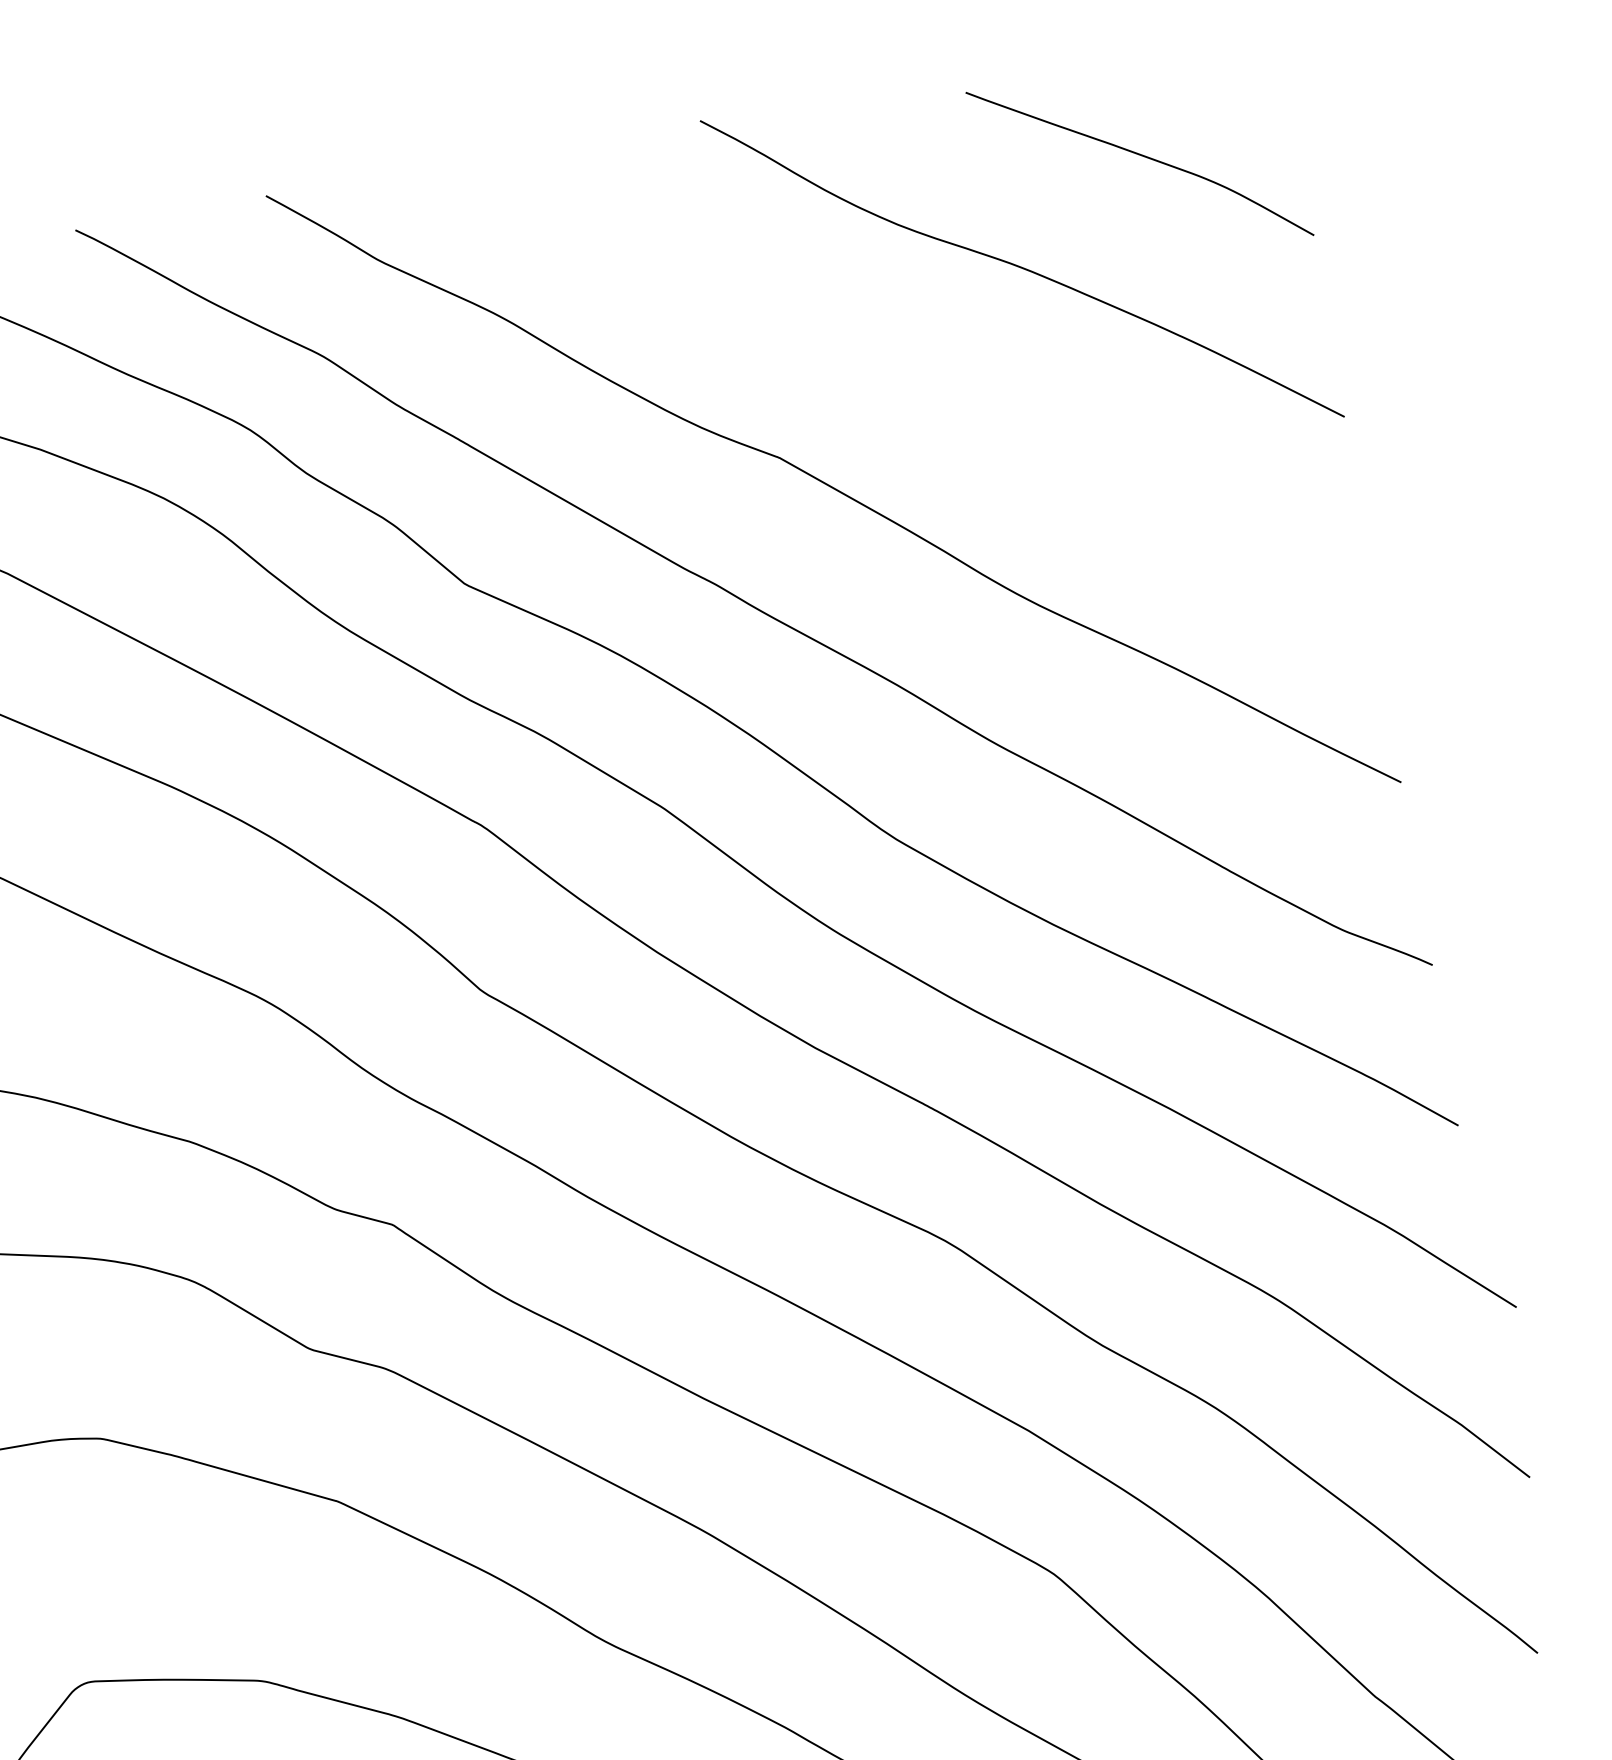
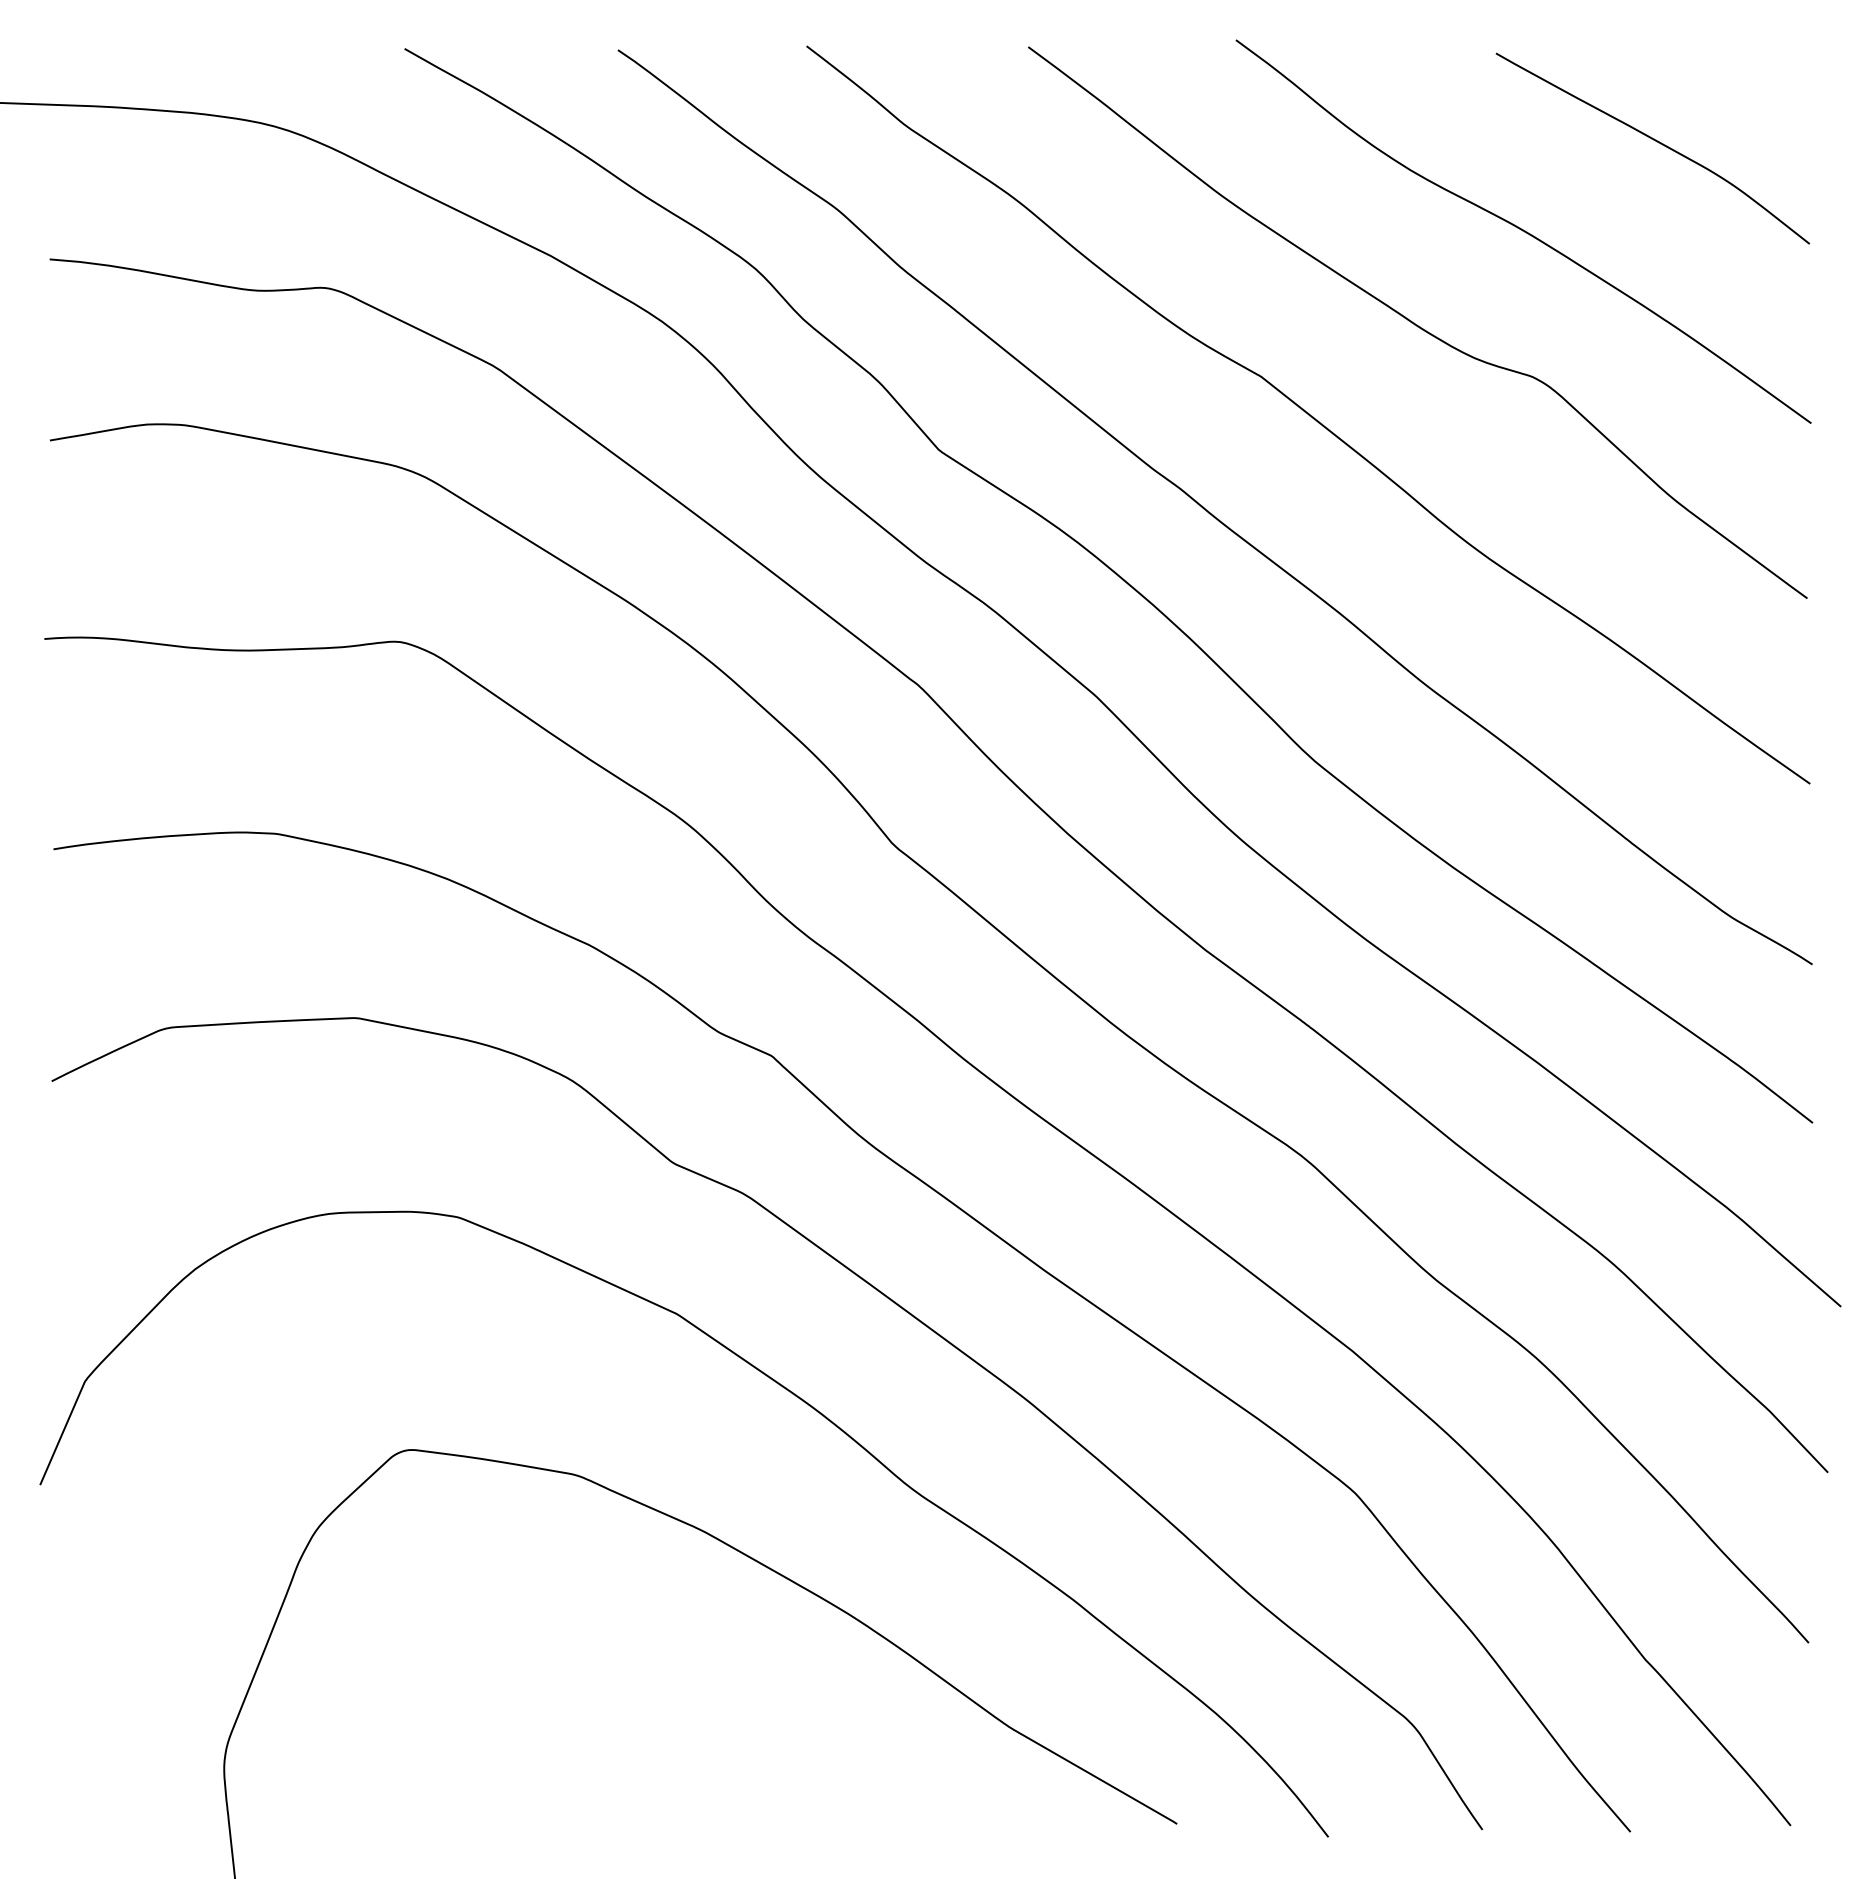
curve: (929, 379) -> (1417, 324), added

